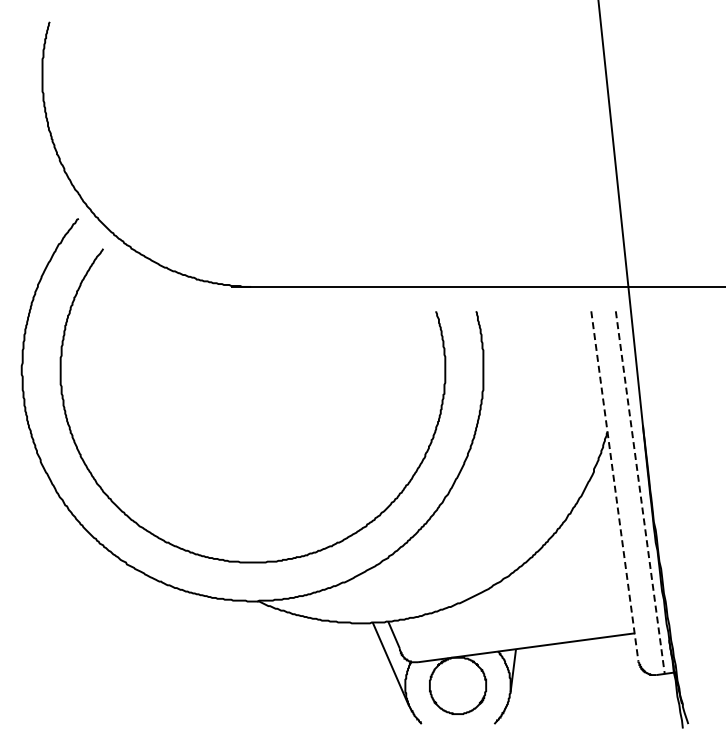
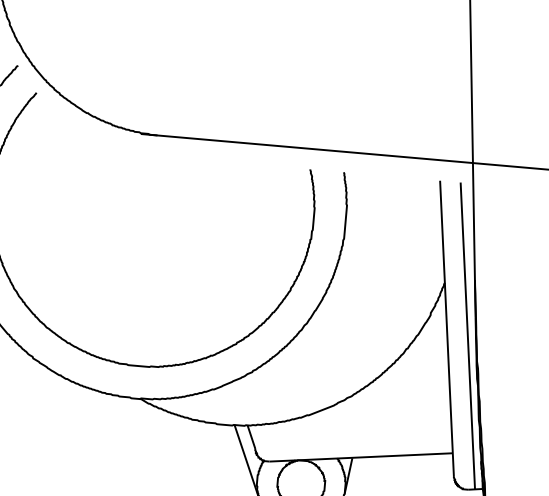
line: (614, 486) -> (446, 328), dashed -> solid
line: (640, 493) -> (467, 336), dashed -> solid

